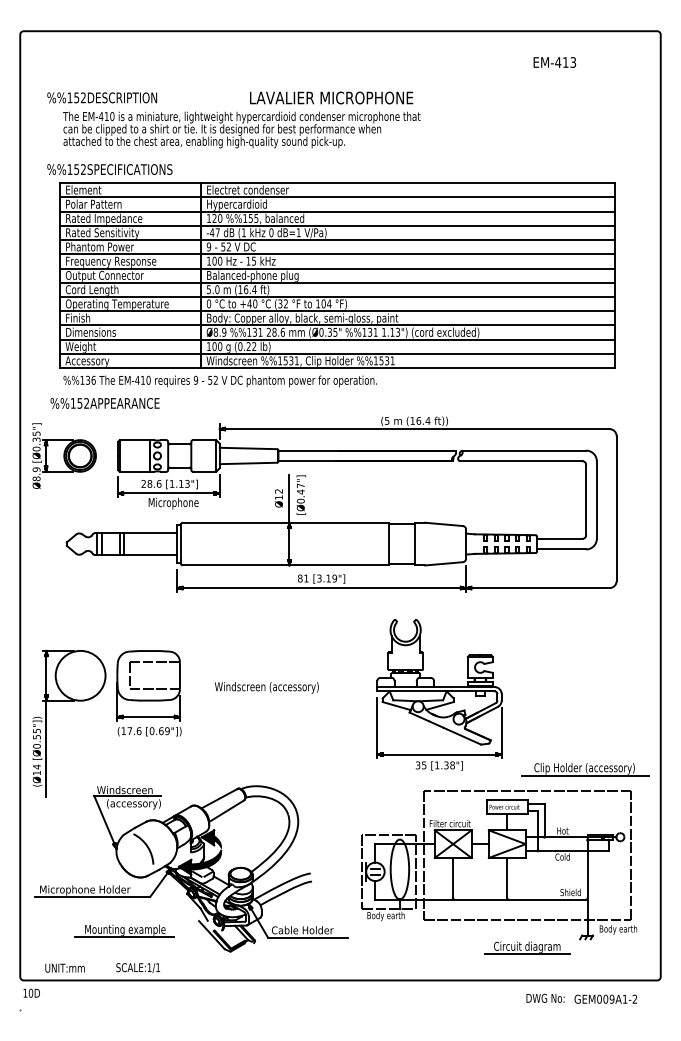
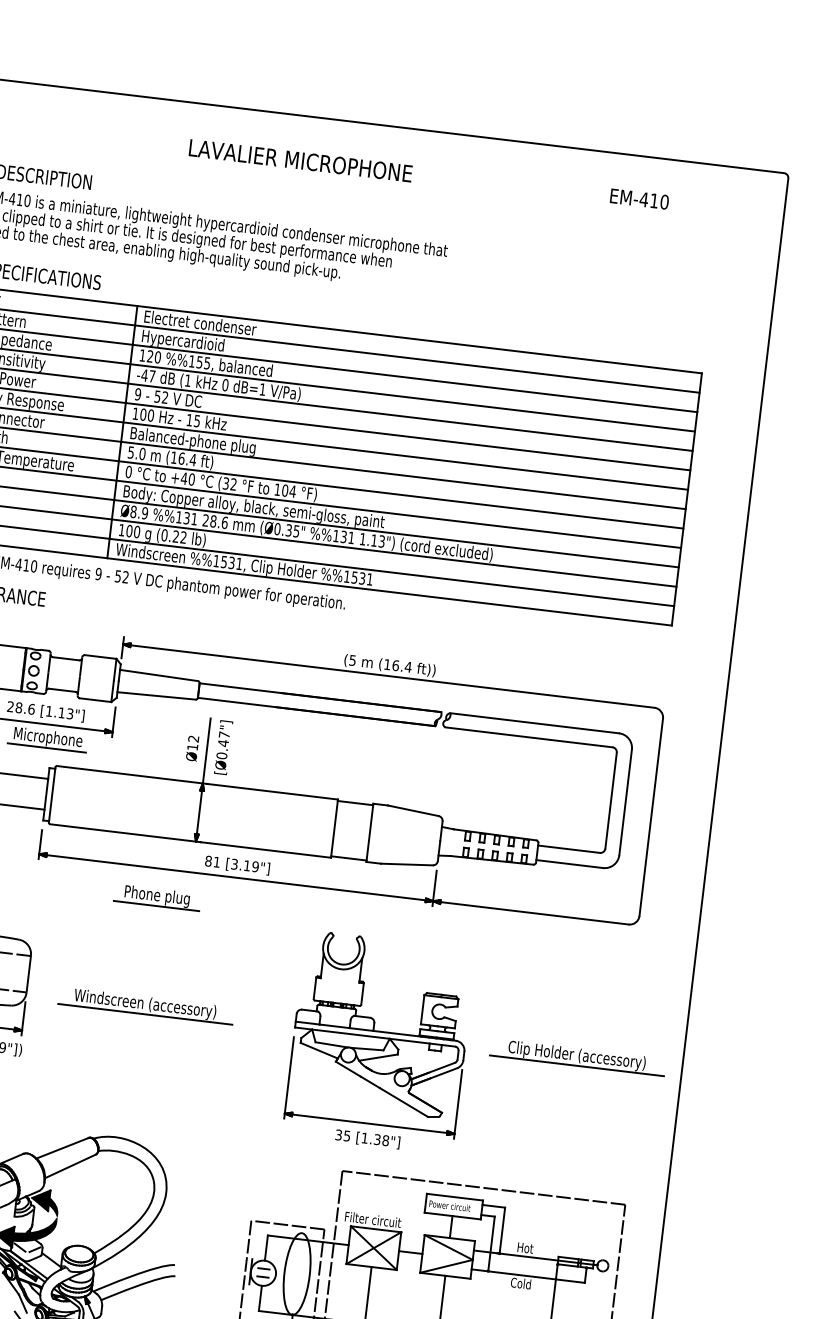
text: (573, 62) -> (664, 202), EM-413 -> EM-410
text: (331, 97) -> (300, 160), moved
line: (173, 510) -> (46, 747), added
part: (266, 608) -> (157, 896), added
line: (267, 694) -> (145, 1013), added
part: (585, 769) -> (578, 1057), moved

